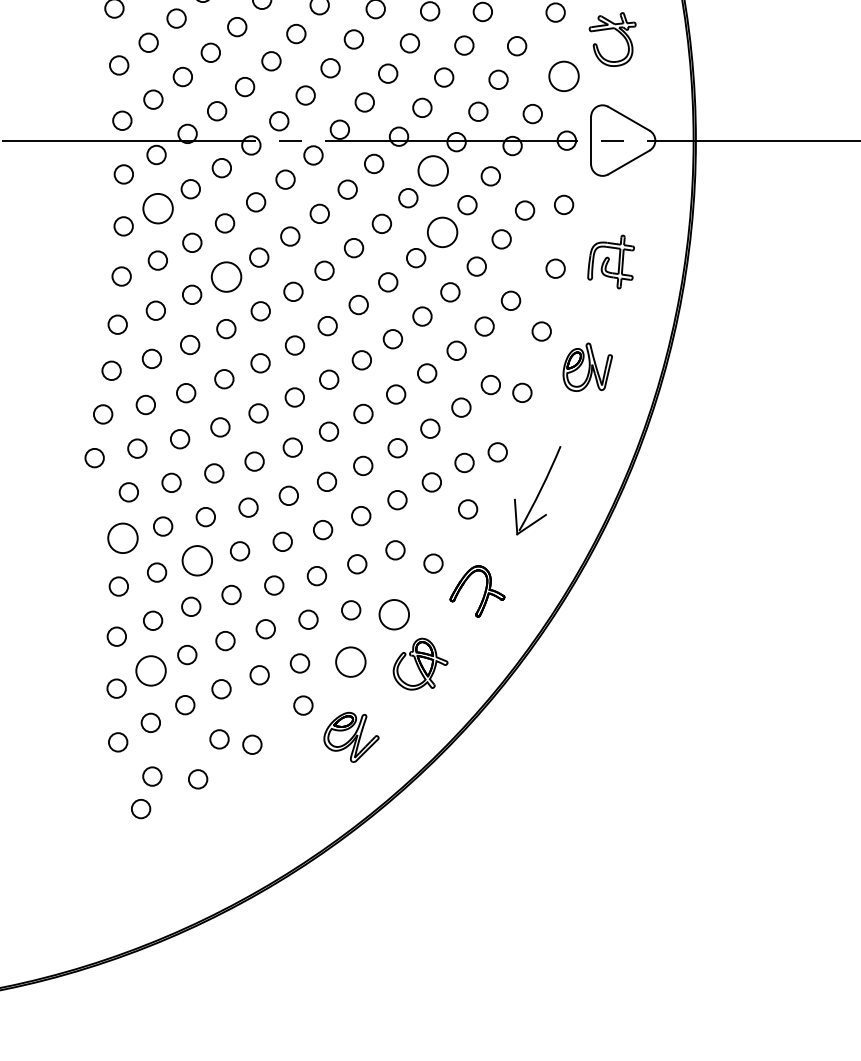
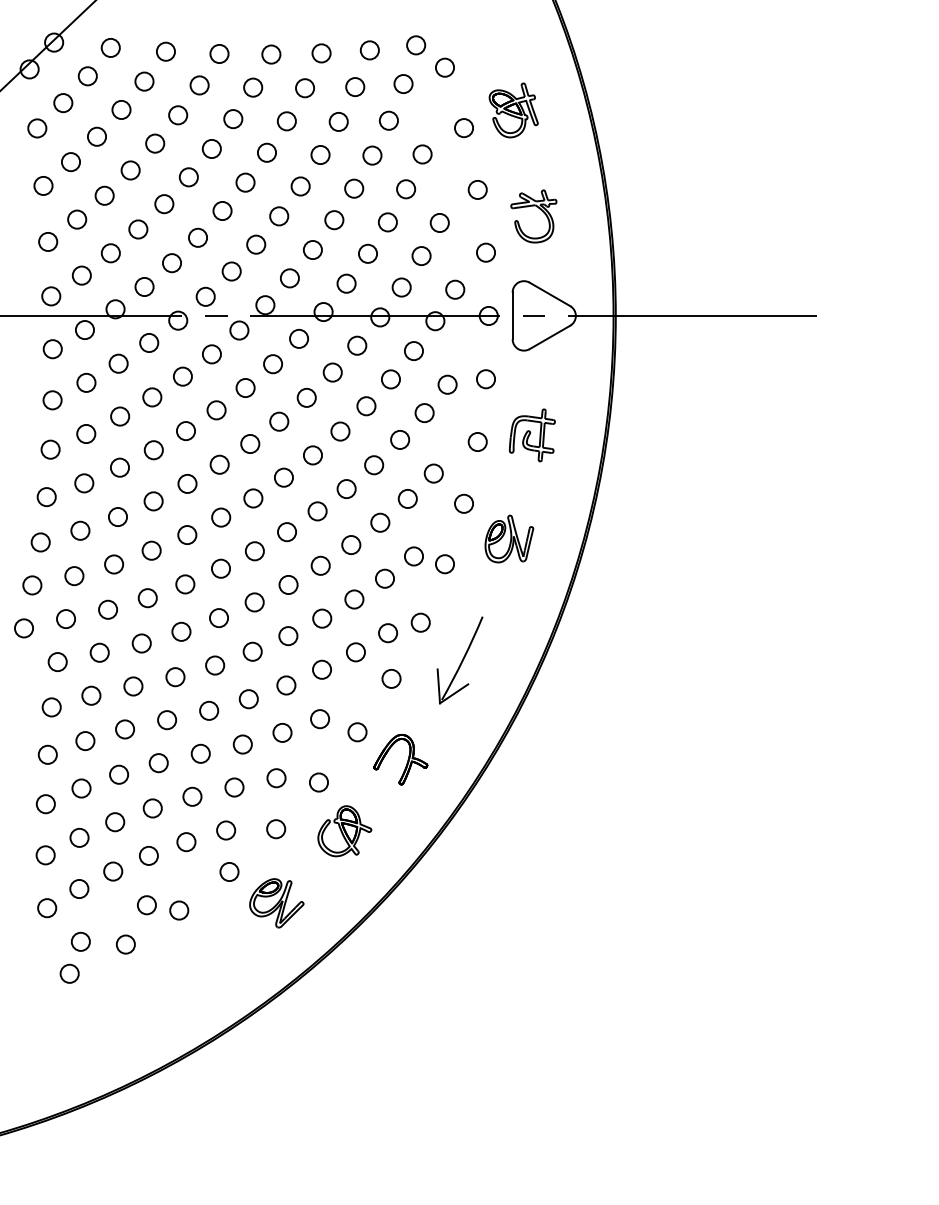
circle: (563, 76) -> (485, 252), size x0.62
circle: (433, 170) -> (357, 345), size x0.62
circle: (158, 208) -> (86, 382), size x0.62
circle: (442, 232) -> (366, 406), size x0.62
circle: (226, 277) -> (153, 450), size x0.62
circle: (122, 538) -> (51, 707), size x0.62
circle: (197, 560) -> (125, 729), size x0.62
circle: (393, 614) -> (318, 782), size x0.62
circle: (351, 662) -> (276, 829), size x0.62
circle: (151, 670) -> (79, 837), size x0.62

